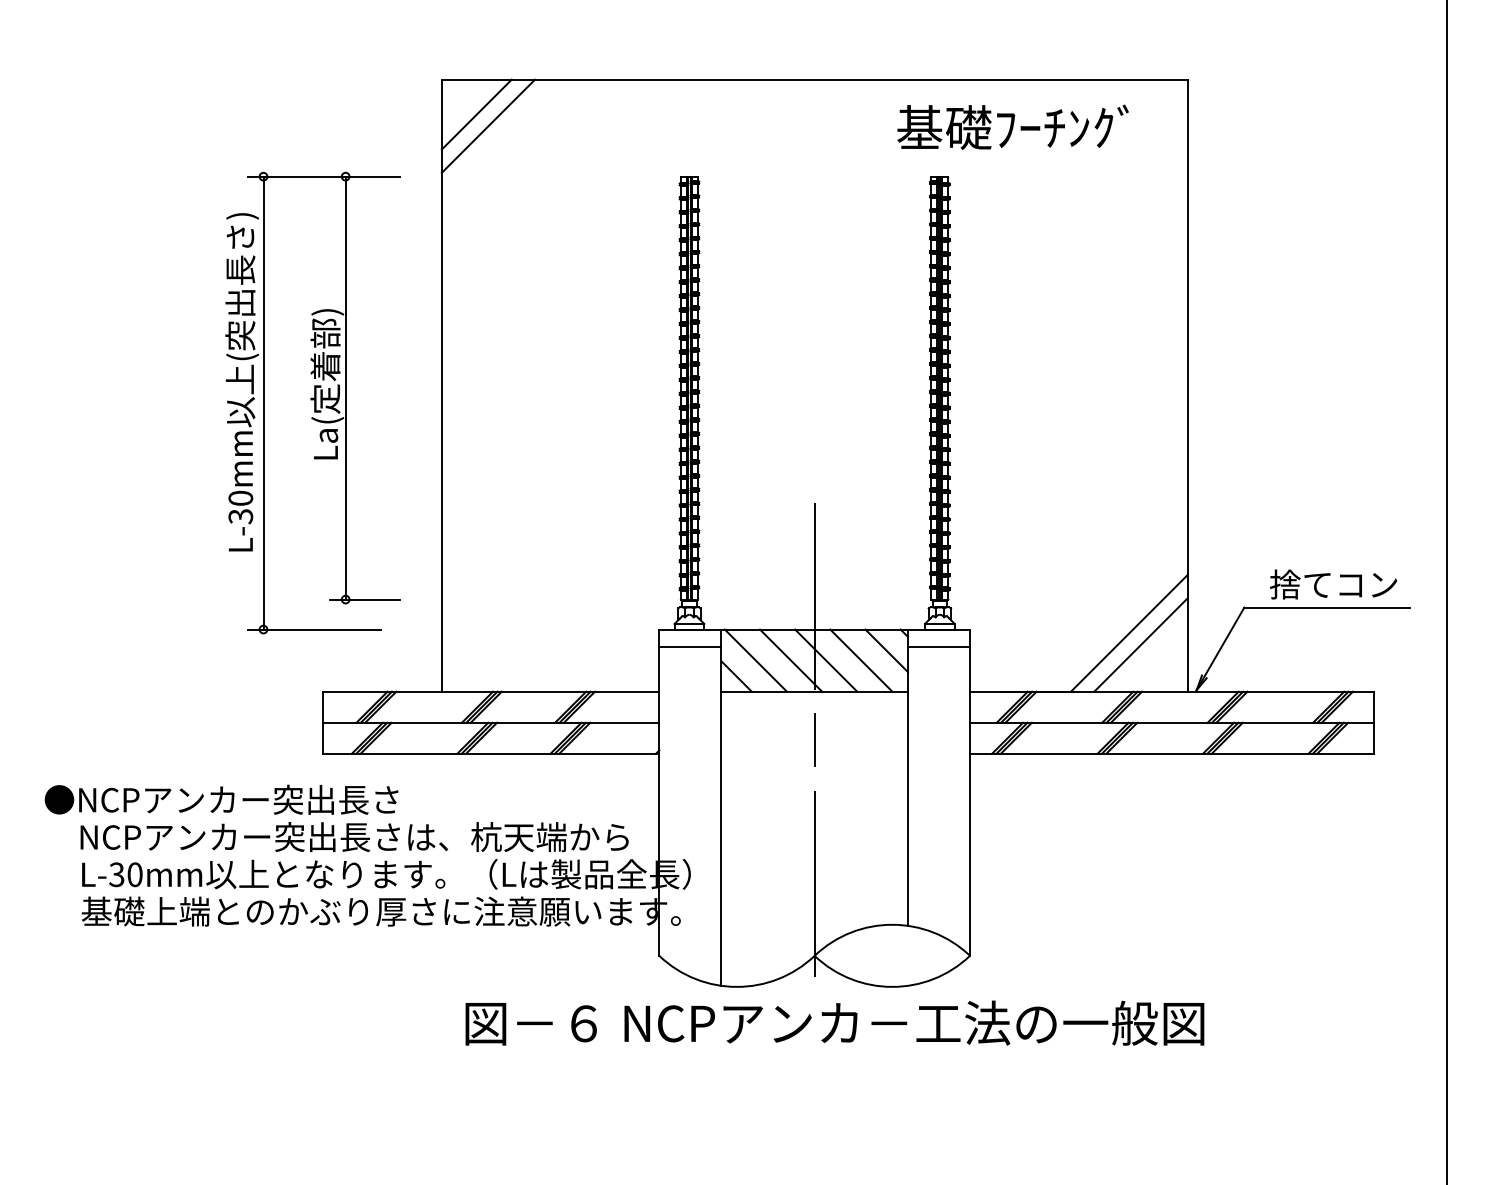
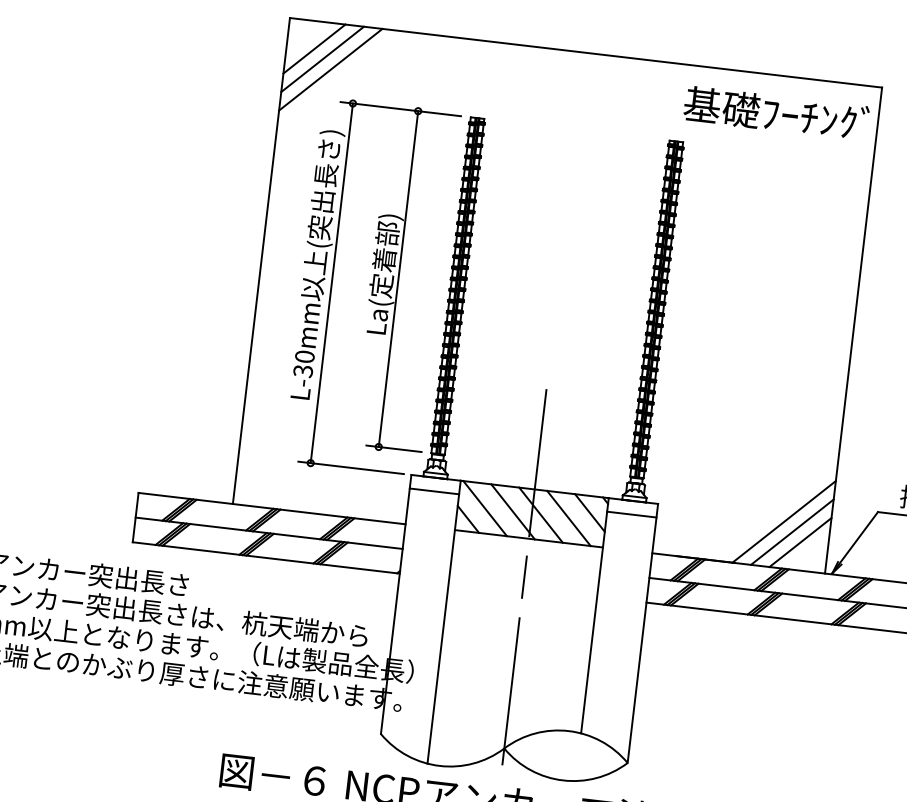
text: (1012, 126) -> (776, 112), moved
line: (499, 137) -> (330, 69), added
part: (312, 402) -> (370, 287), moved
line: (1152, 656) -> (800, 542), added

